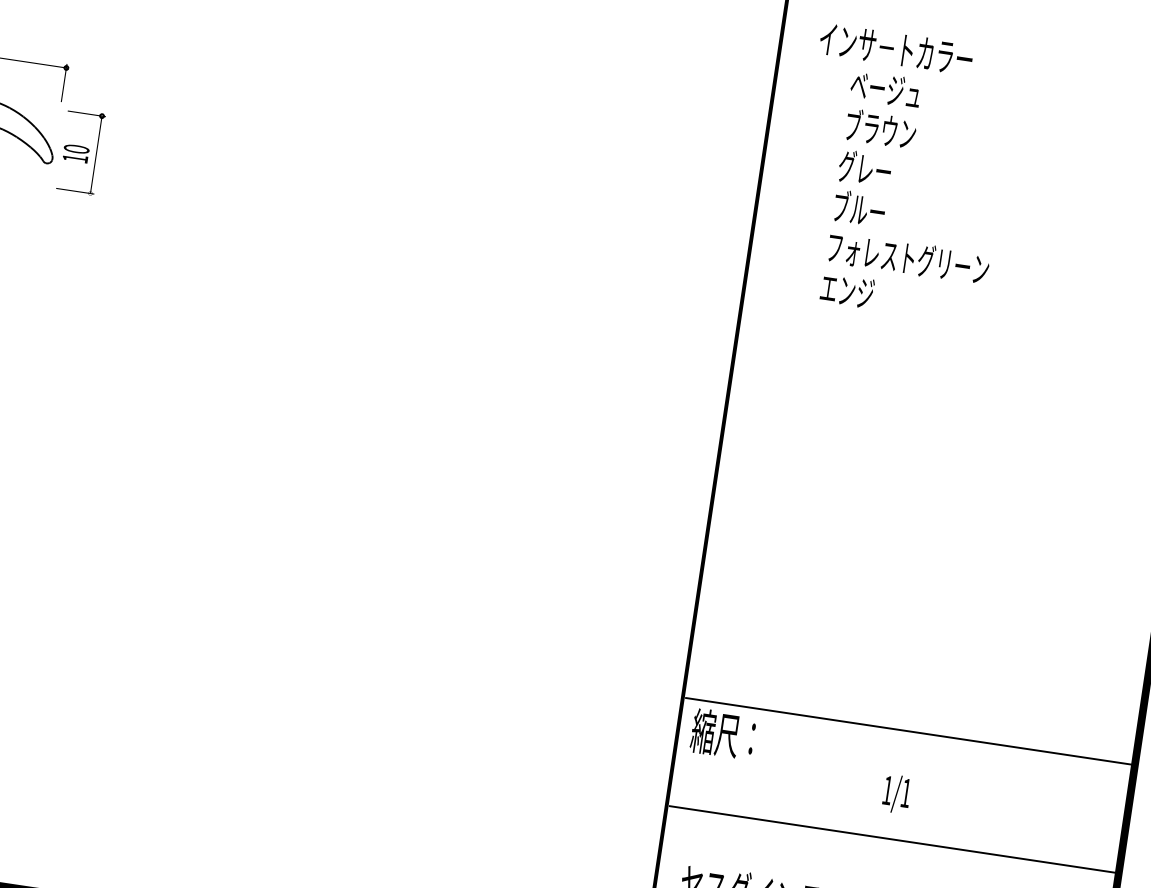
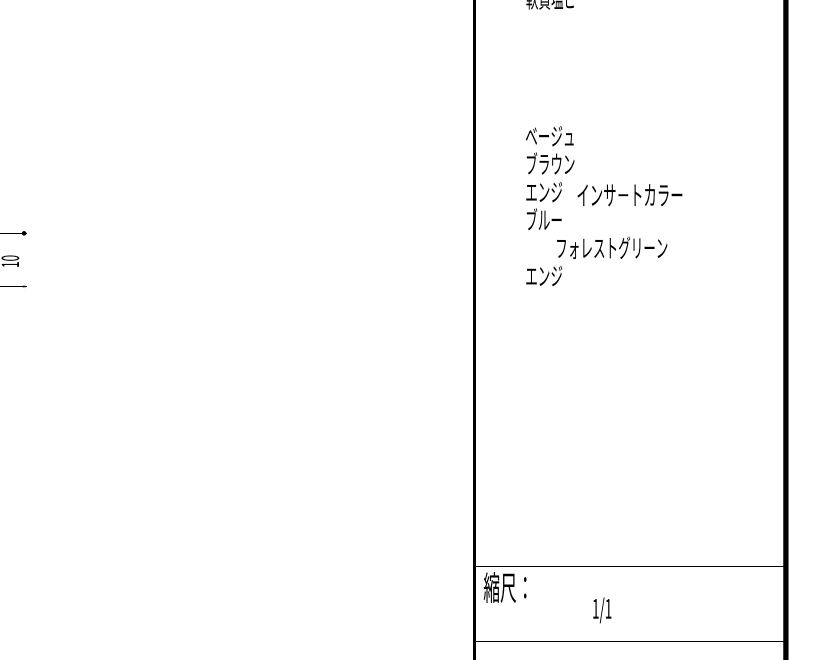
text: (895, 49) -> (629, 195), moved
text: (866, 168) -> (544, 191), グレー -> エンジ
text: (909, 257) -> (612, 247), moved
text: (897, 794) -> (602, 610), moved

